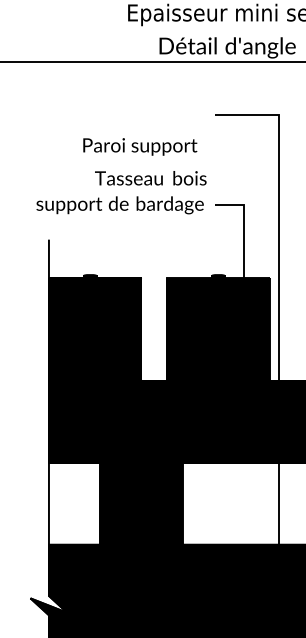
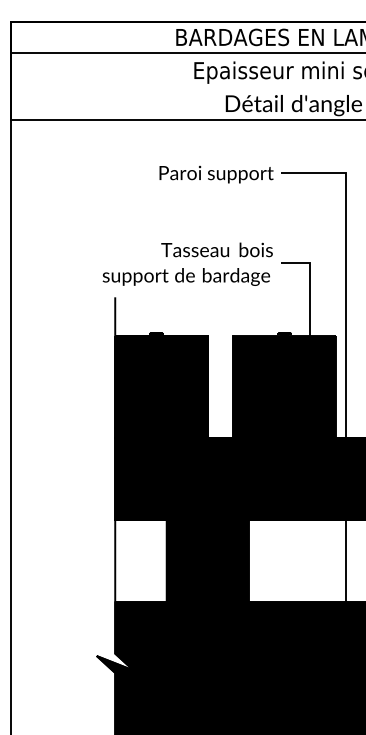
text: (140, 146) -> (216, 174), moved
text: (121, 191) -> (187, 263), moved

